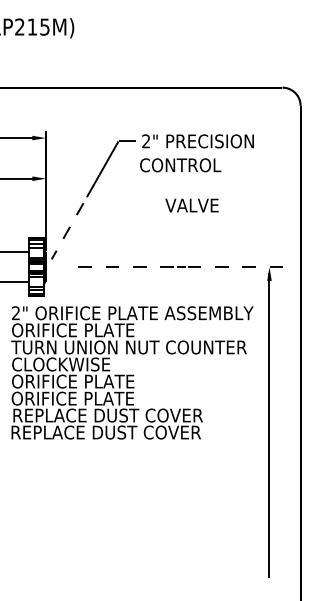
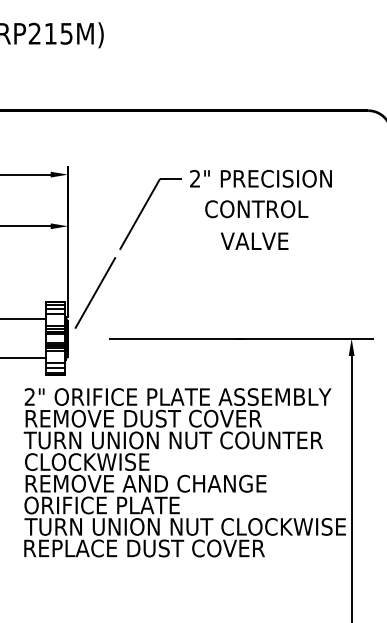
text: (180, 165) -> (256, 209), moved
text: (191, 205) -> (253, 241), moved
line: (67, 231) -> (95, 293), dashed -> solid
line: (183, 267) -> (242, 338), dashed -> solid
text: (105, 330) -> (143, 418), ORIFICE PLATE -> REMOVE DUST COVER
text: (107, 381) -> (146, 483), ORIFICE PLATE -> REMOVE AND CHANGE
text: (137, 415) -> (184, 526), REPLACE DUST COVER -> TURN UNION NUT CLOCKWISE

